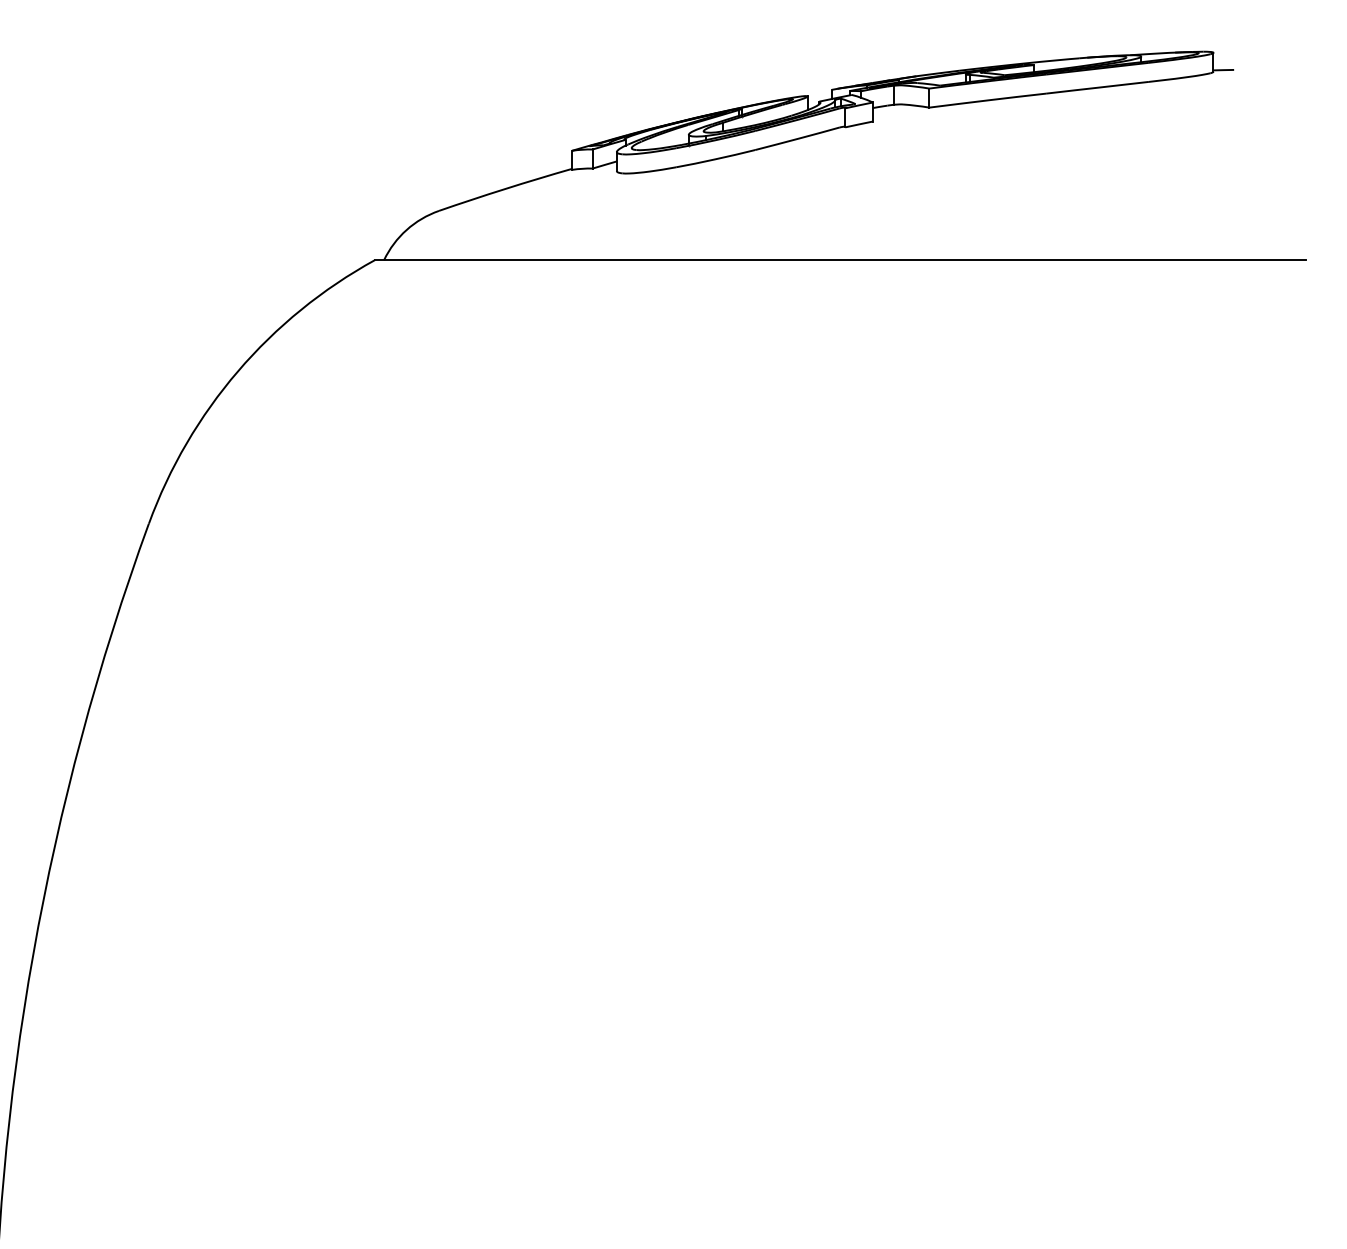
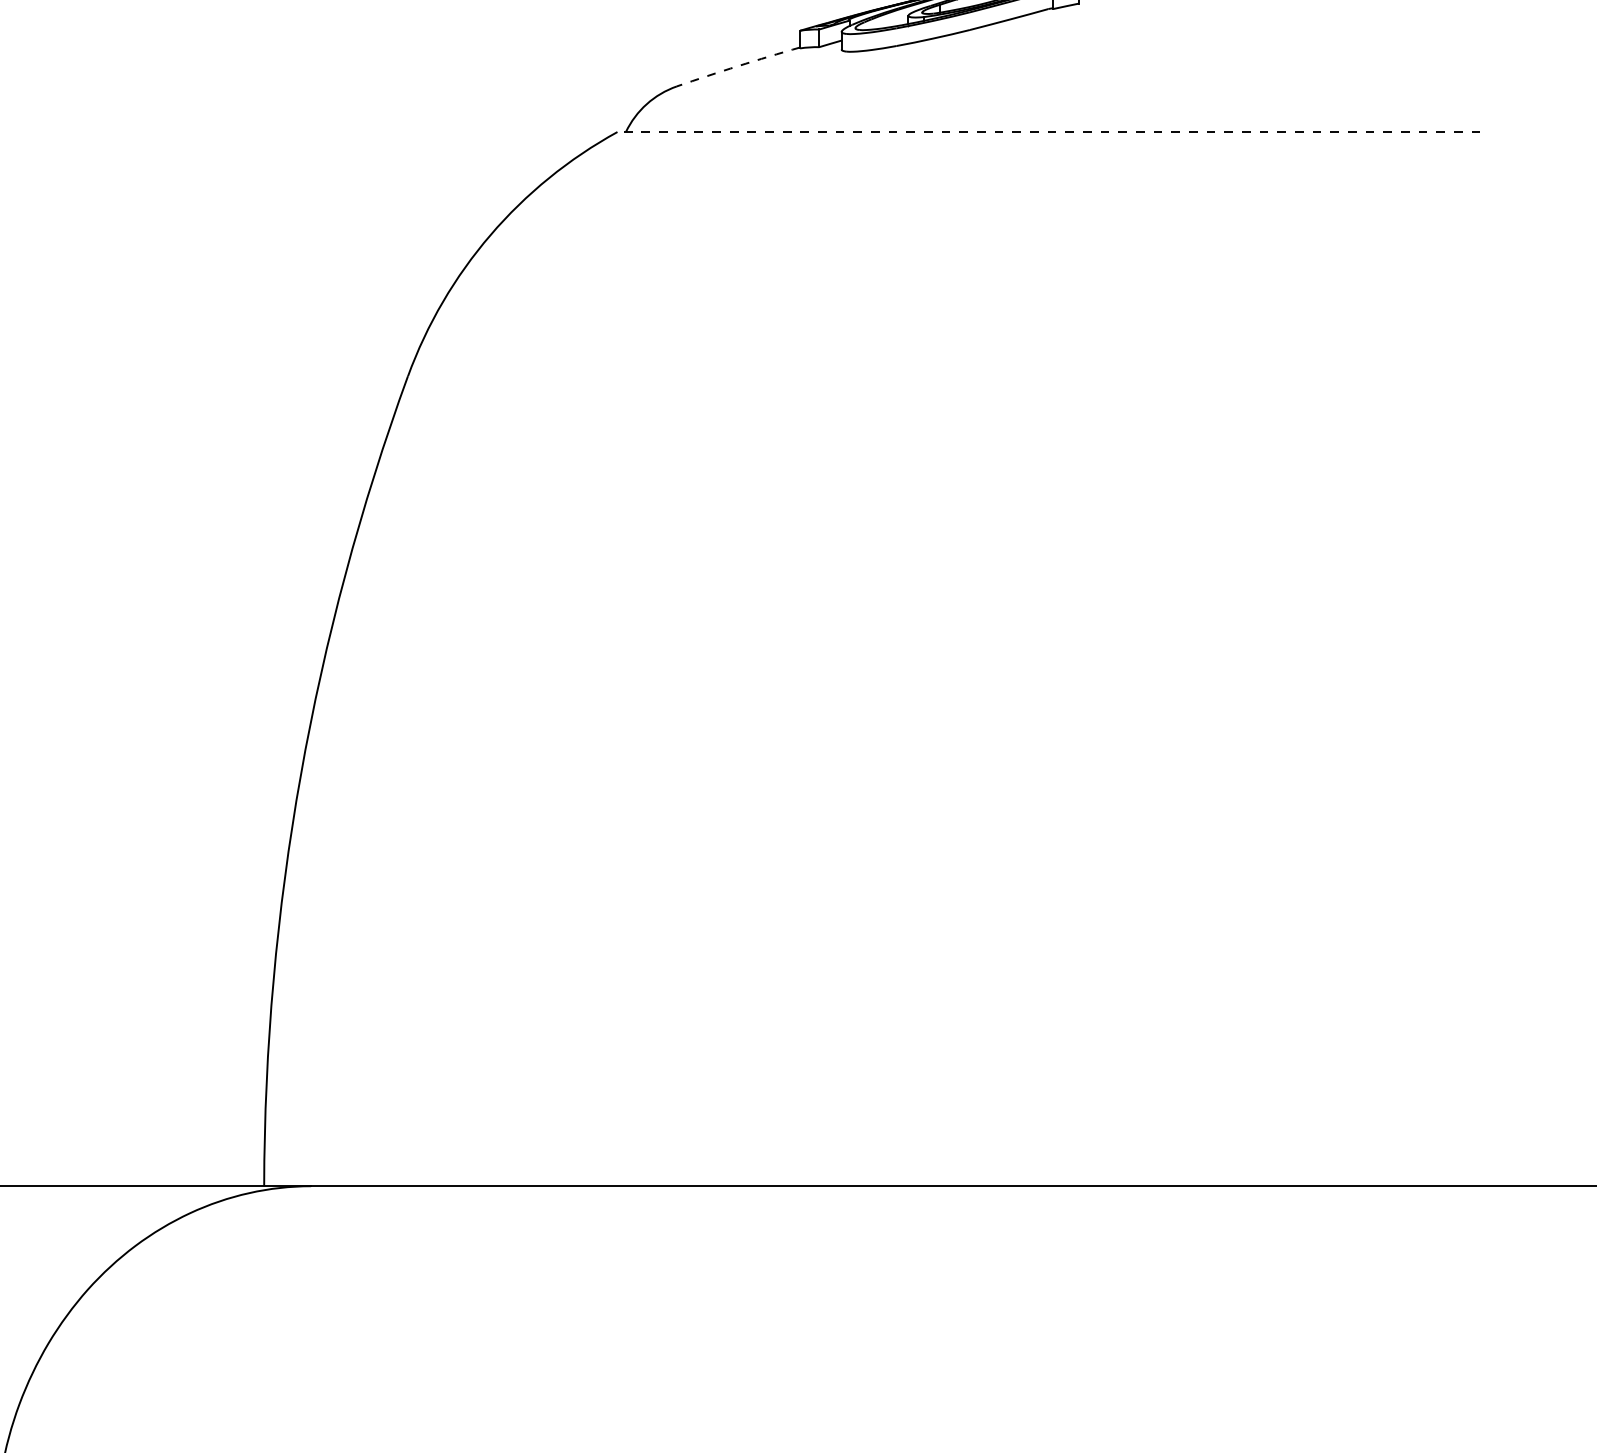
arc: (505, 189) -> (738, 66), solid -> dashed
line: (840, 260) -> (1048, 132), solid -> dashed

